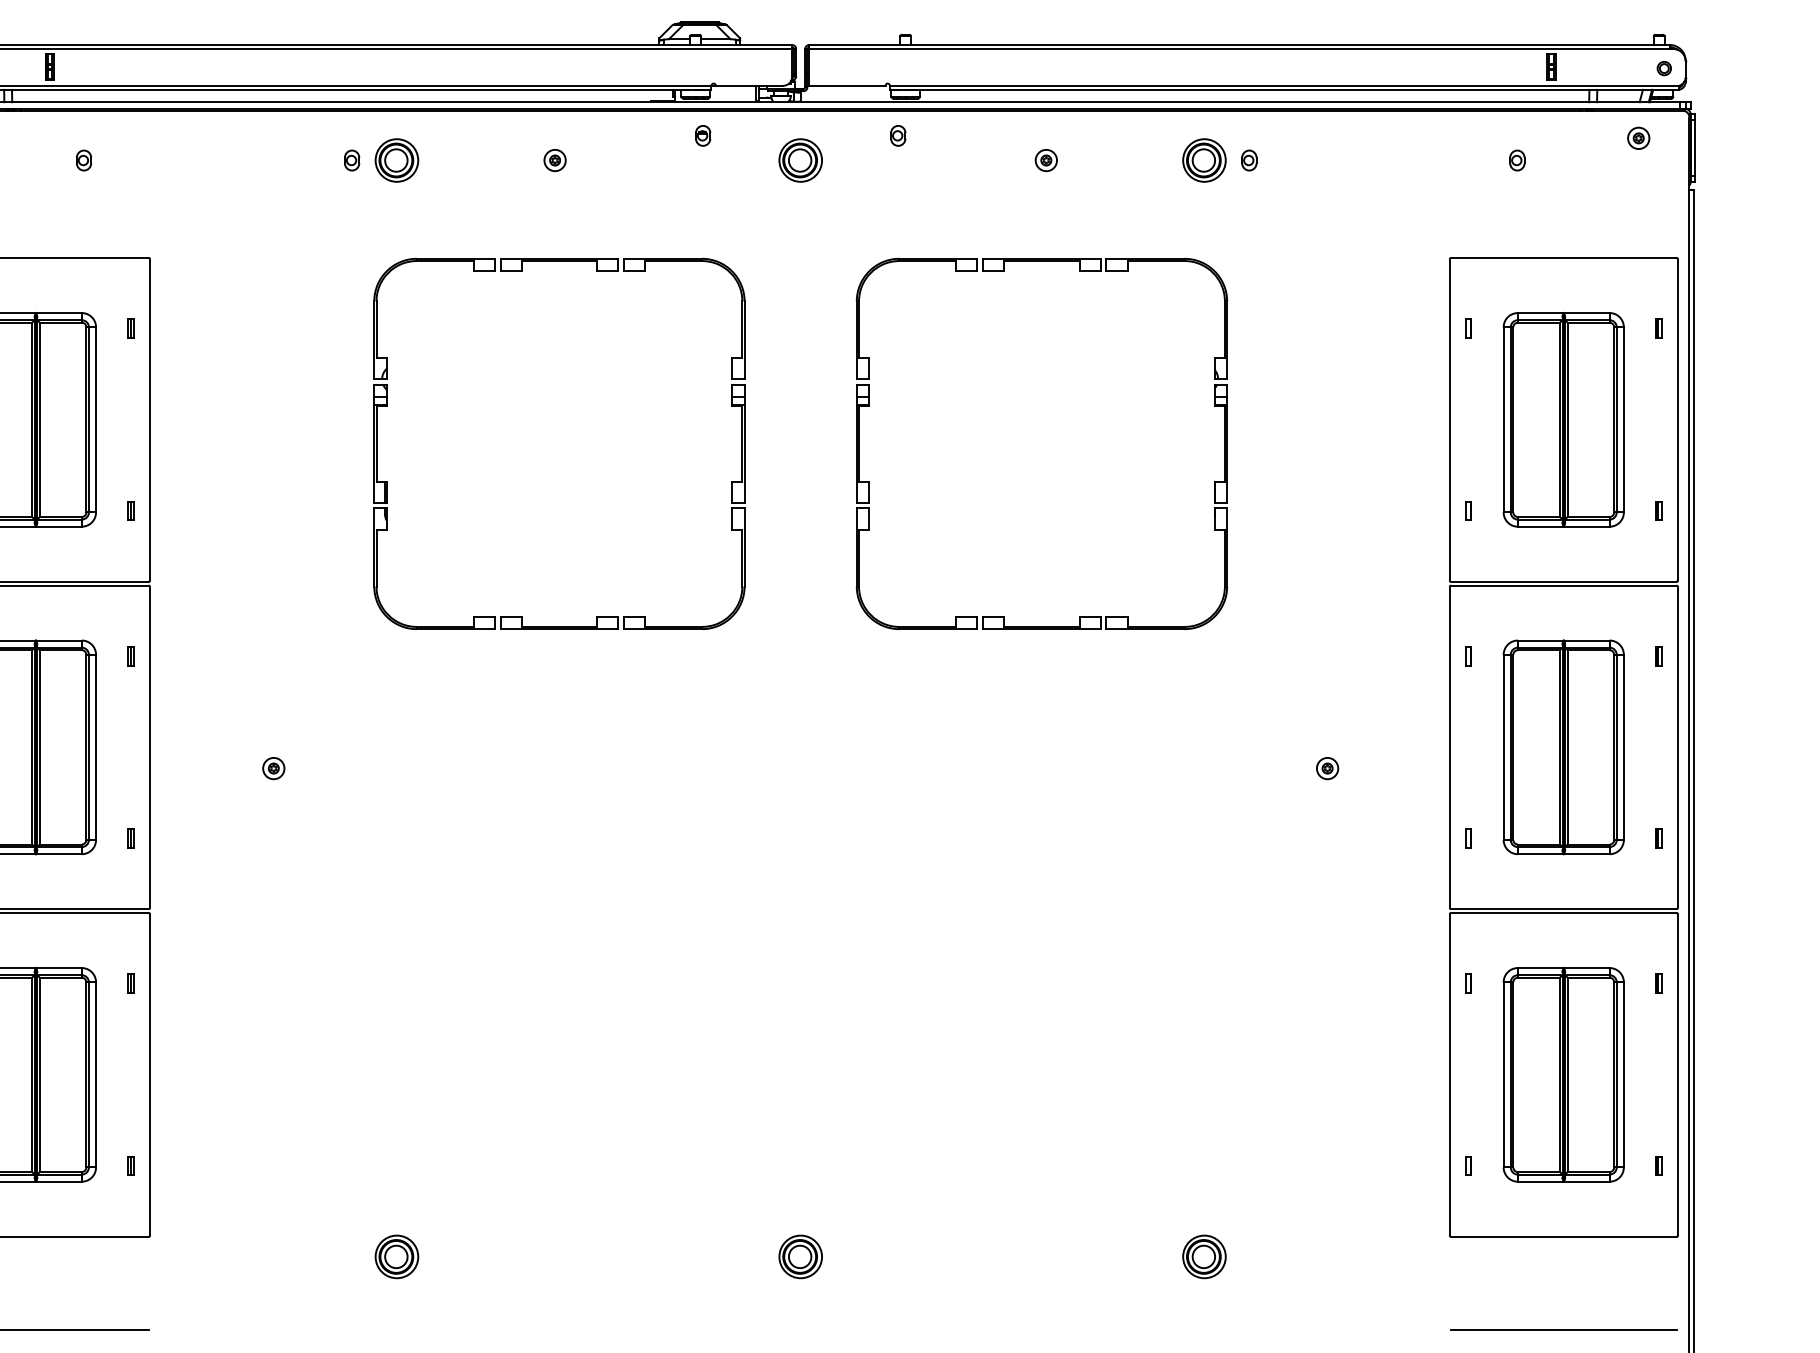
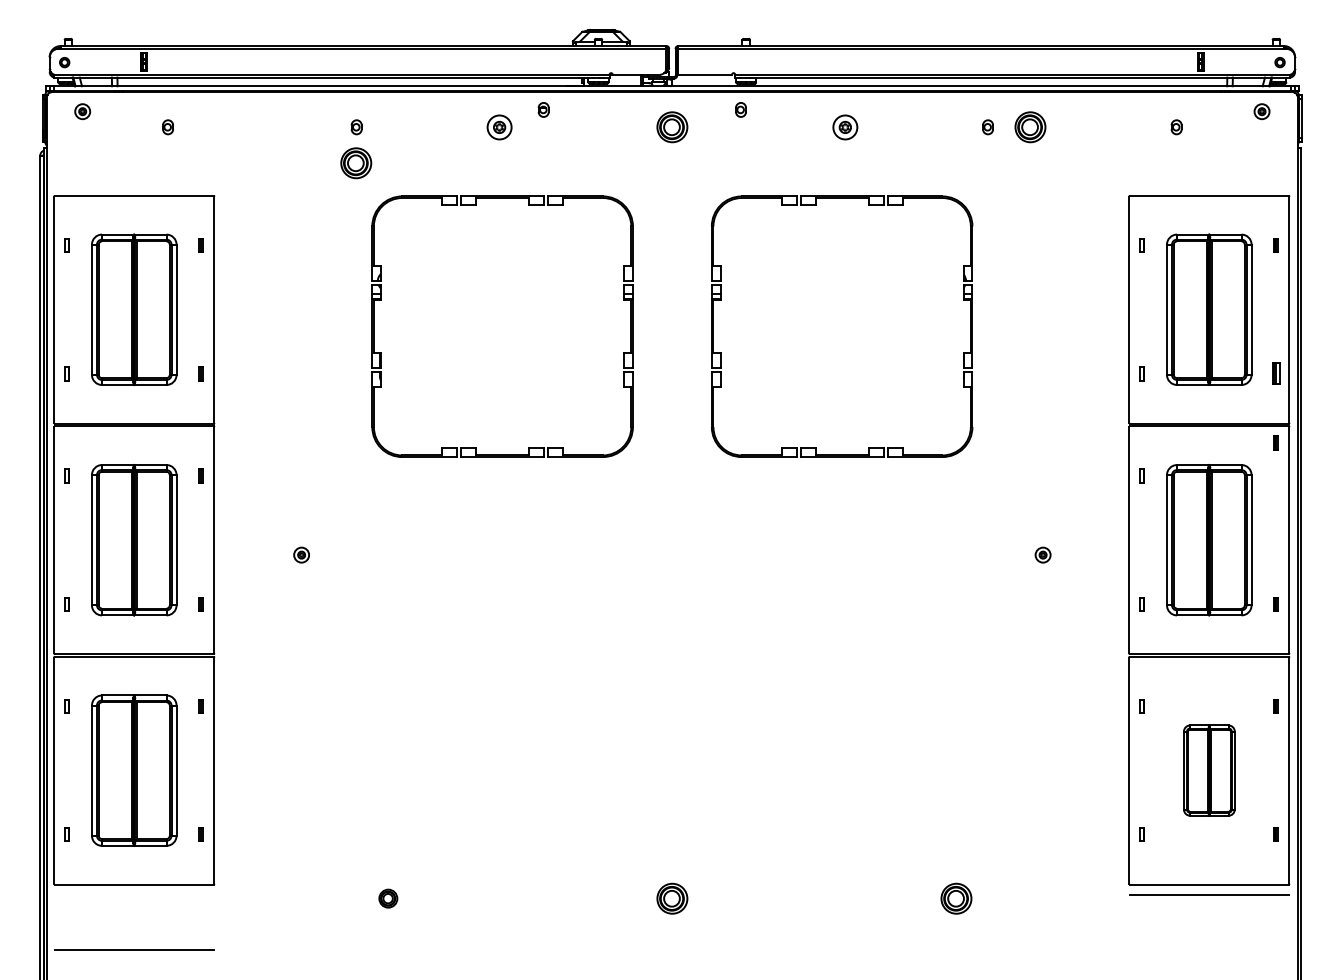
part: (702, 135) -> (543, 109), moved
part: (555, 159) -> (499, 126), size x1.6
part: (1045, 159) -> (844, 126), size x1.6
part: (397, 160) -> (356, 163), moved
part: (1204, 160) -> (1030, 127), moved
part: (1657, 510) -> (1275, 373), size x1.6
part: (1657, 655) -> (1275, 442), moved
part: (1564, 1074) -> (1209, 770), size x0.6
part: (397, 1256) -> (388, 898), size x0.6
line: (1564, 1329) -> (1209, 894), moved

